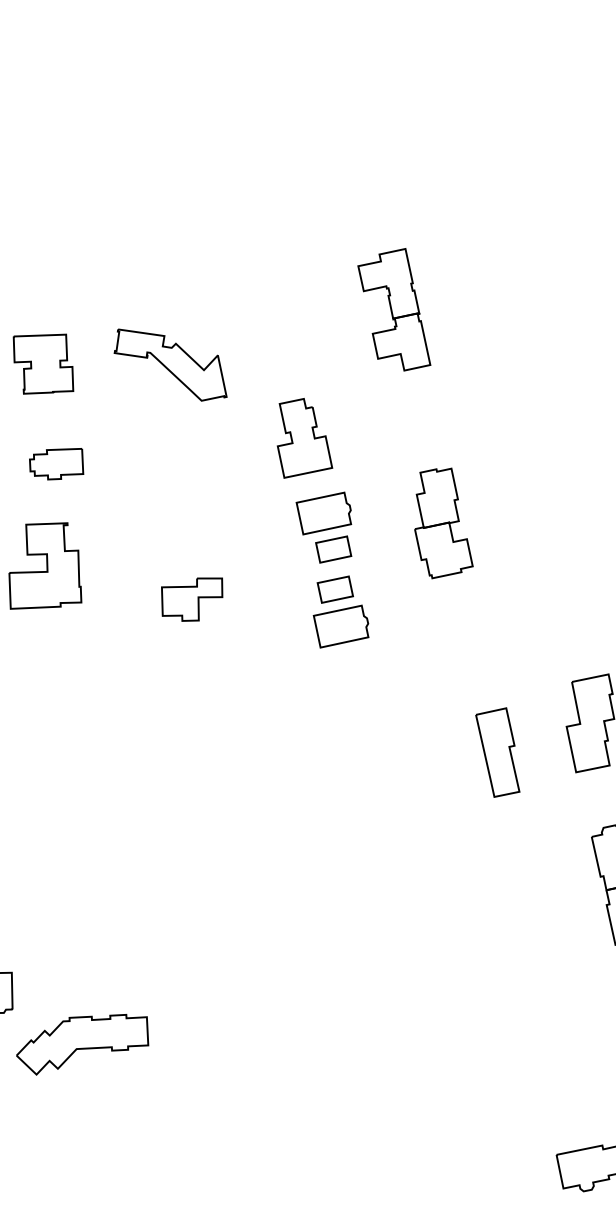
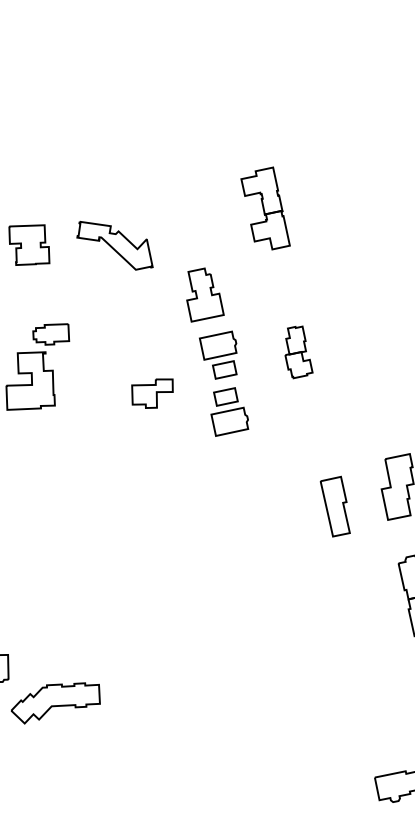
part: (57, 464) -> (51, 334), moved
part: (443, 523) -> (298, 352), size x0.7
part: (192, 599) -> (152, 393), moved

